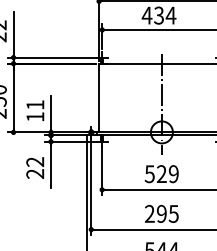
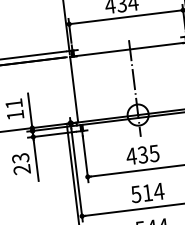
text: (35, 162) -> (20, 158), 22 -> 23
text: (161, 174) -> (142, 155), 529 -> 435
text: (161, 213) -> (147, 192), 295 -> 514

